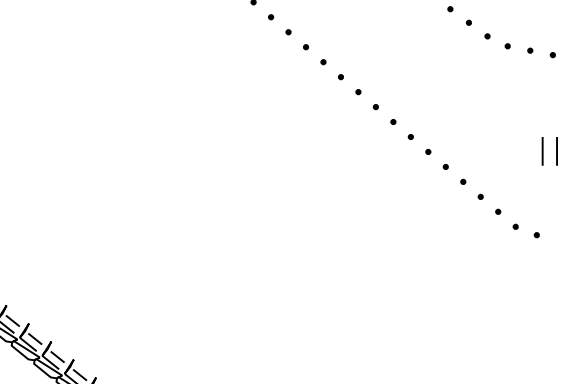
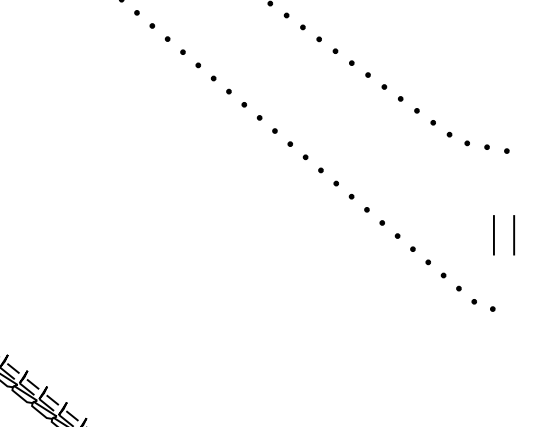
part: (550, 151) -> (504, 235), size x1.6

